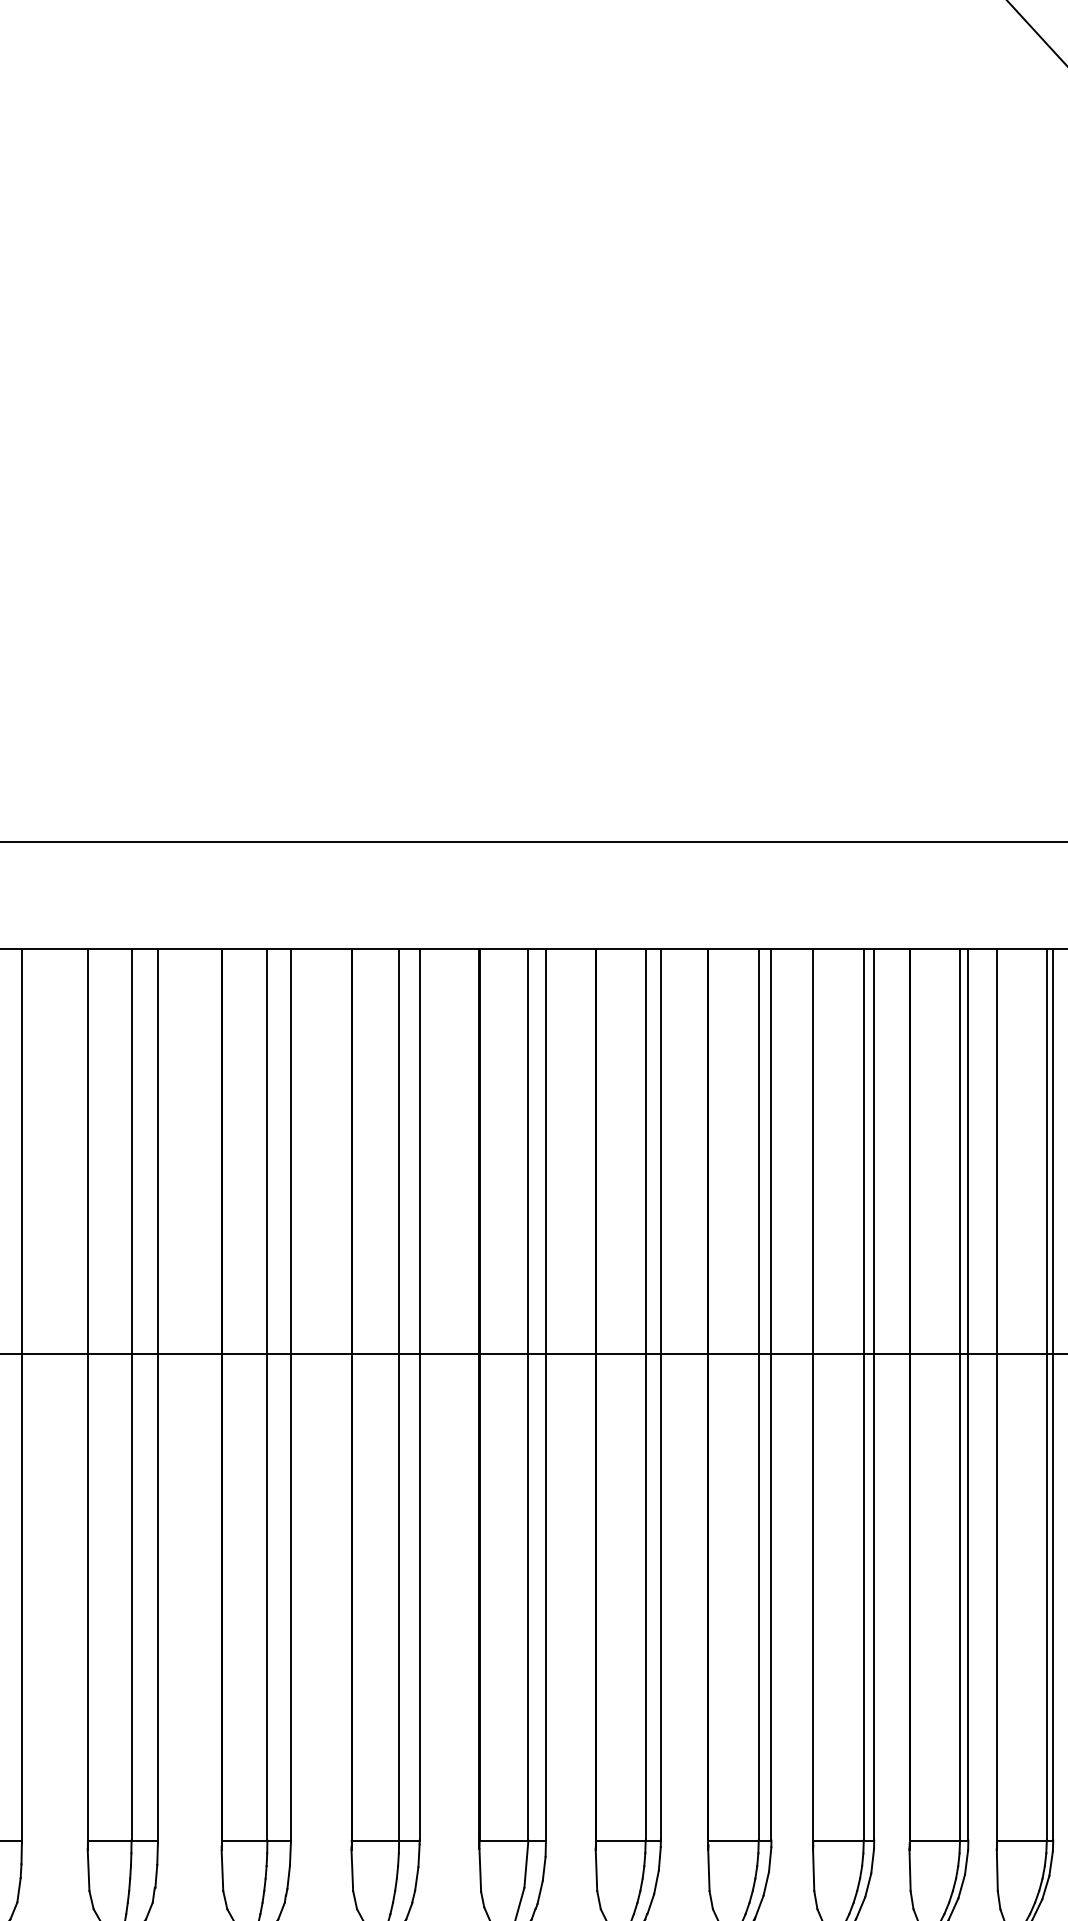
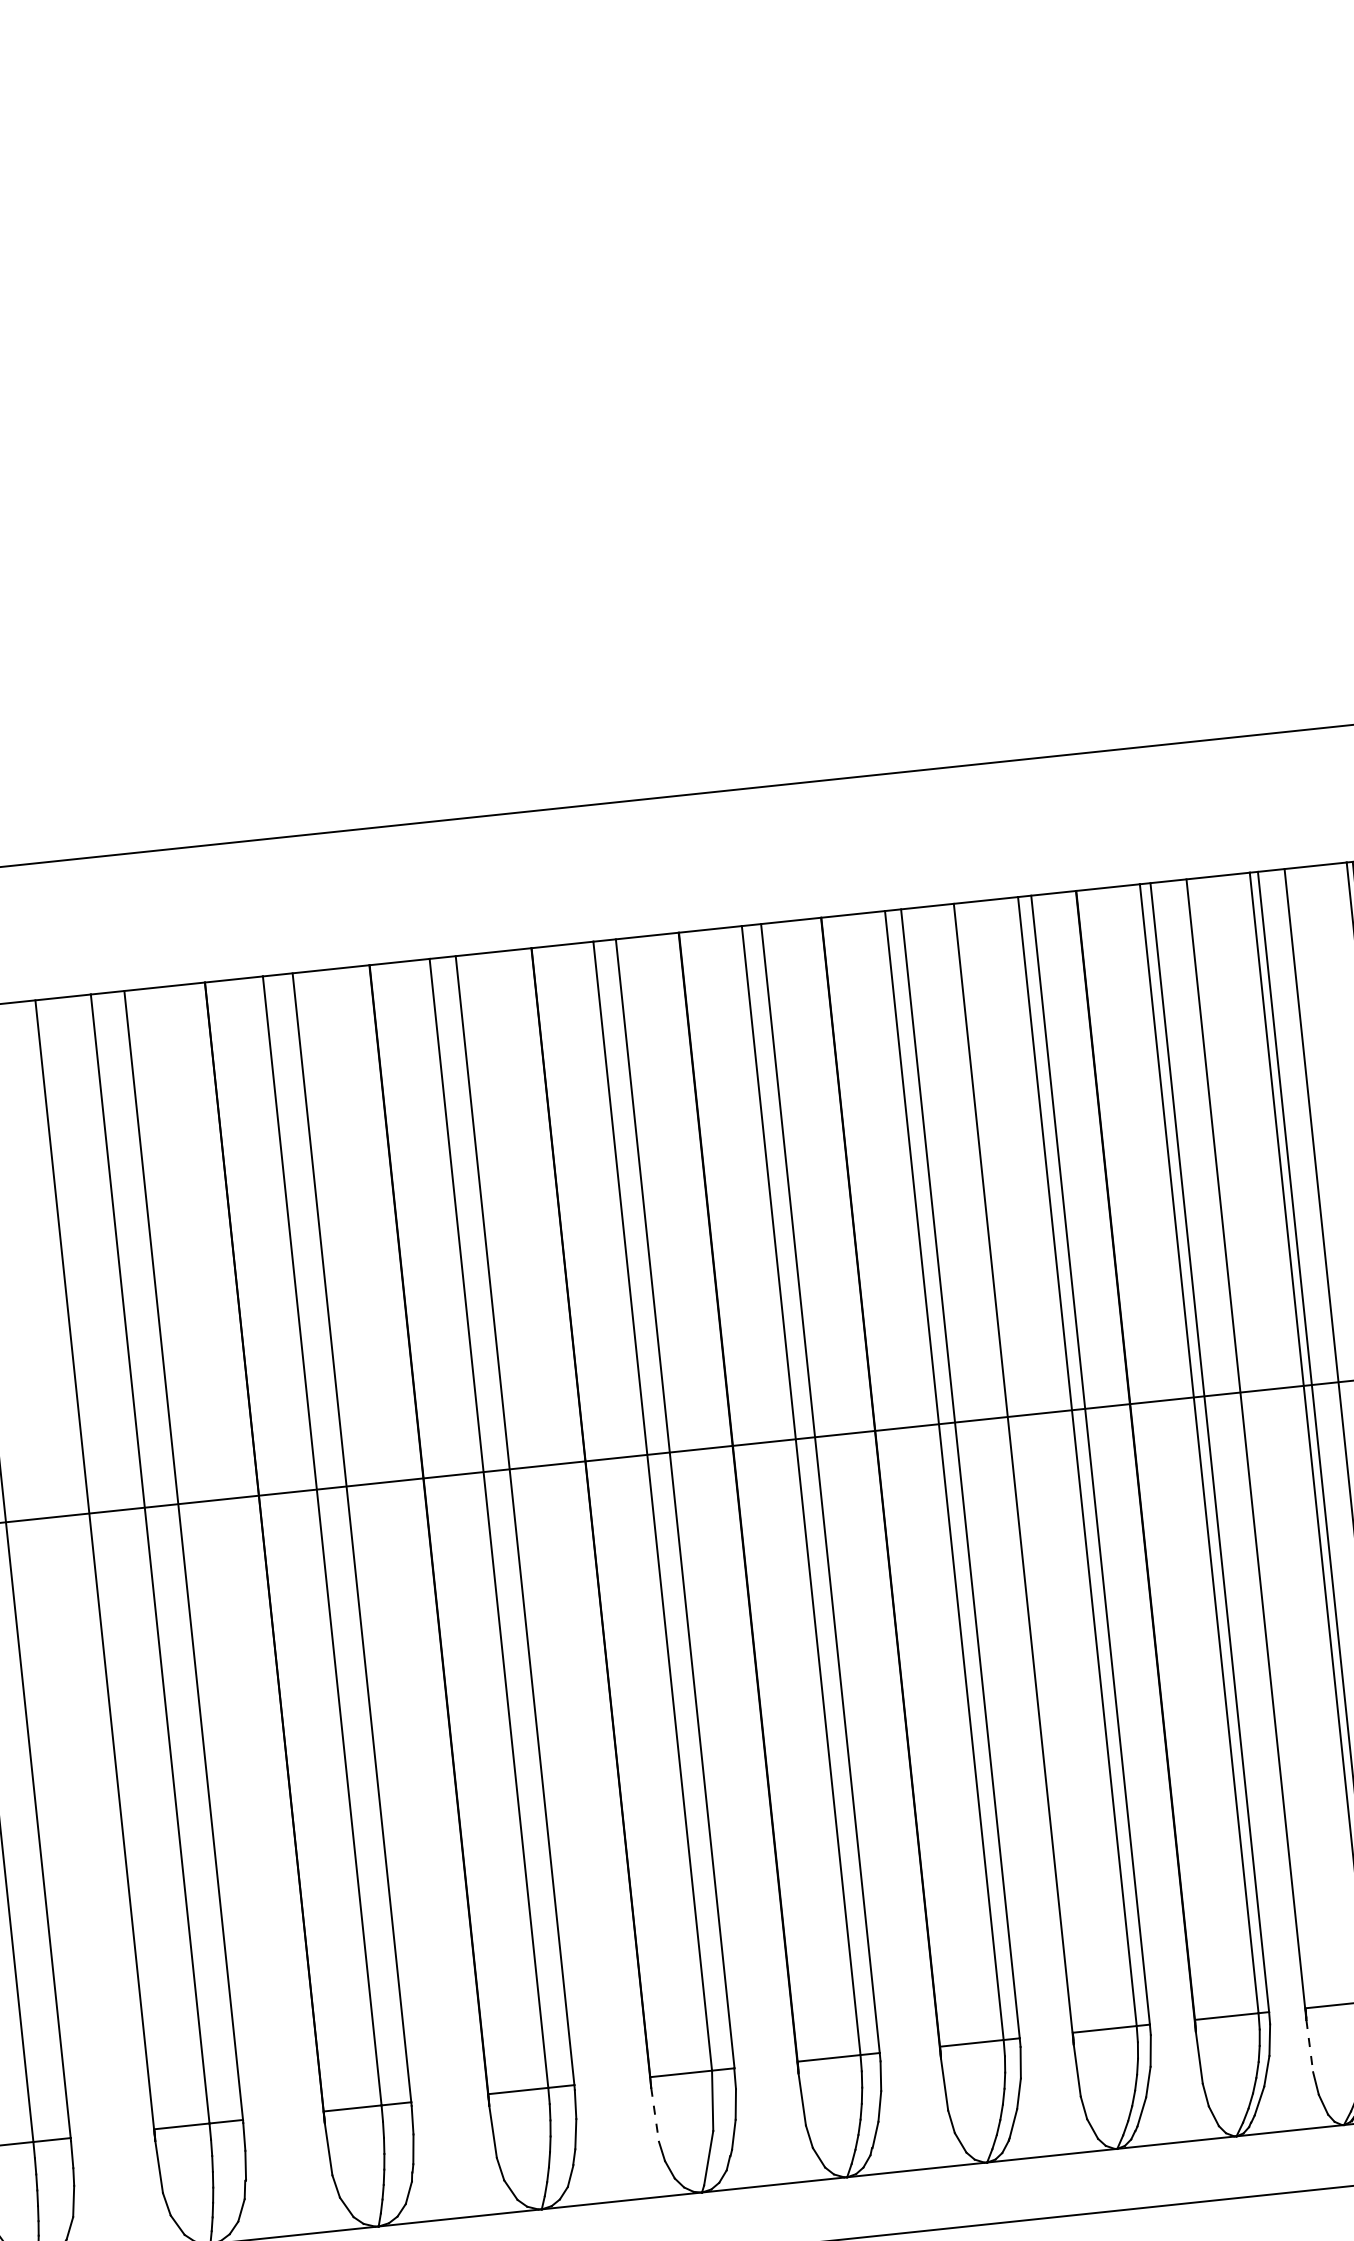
line: (480, 1870) -> (655, 2115), solid -> dashed
line: (997, 1870) -> (1310, 2046), solid -> dashed

